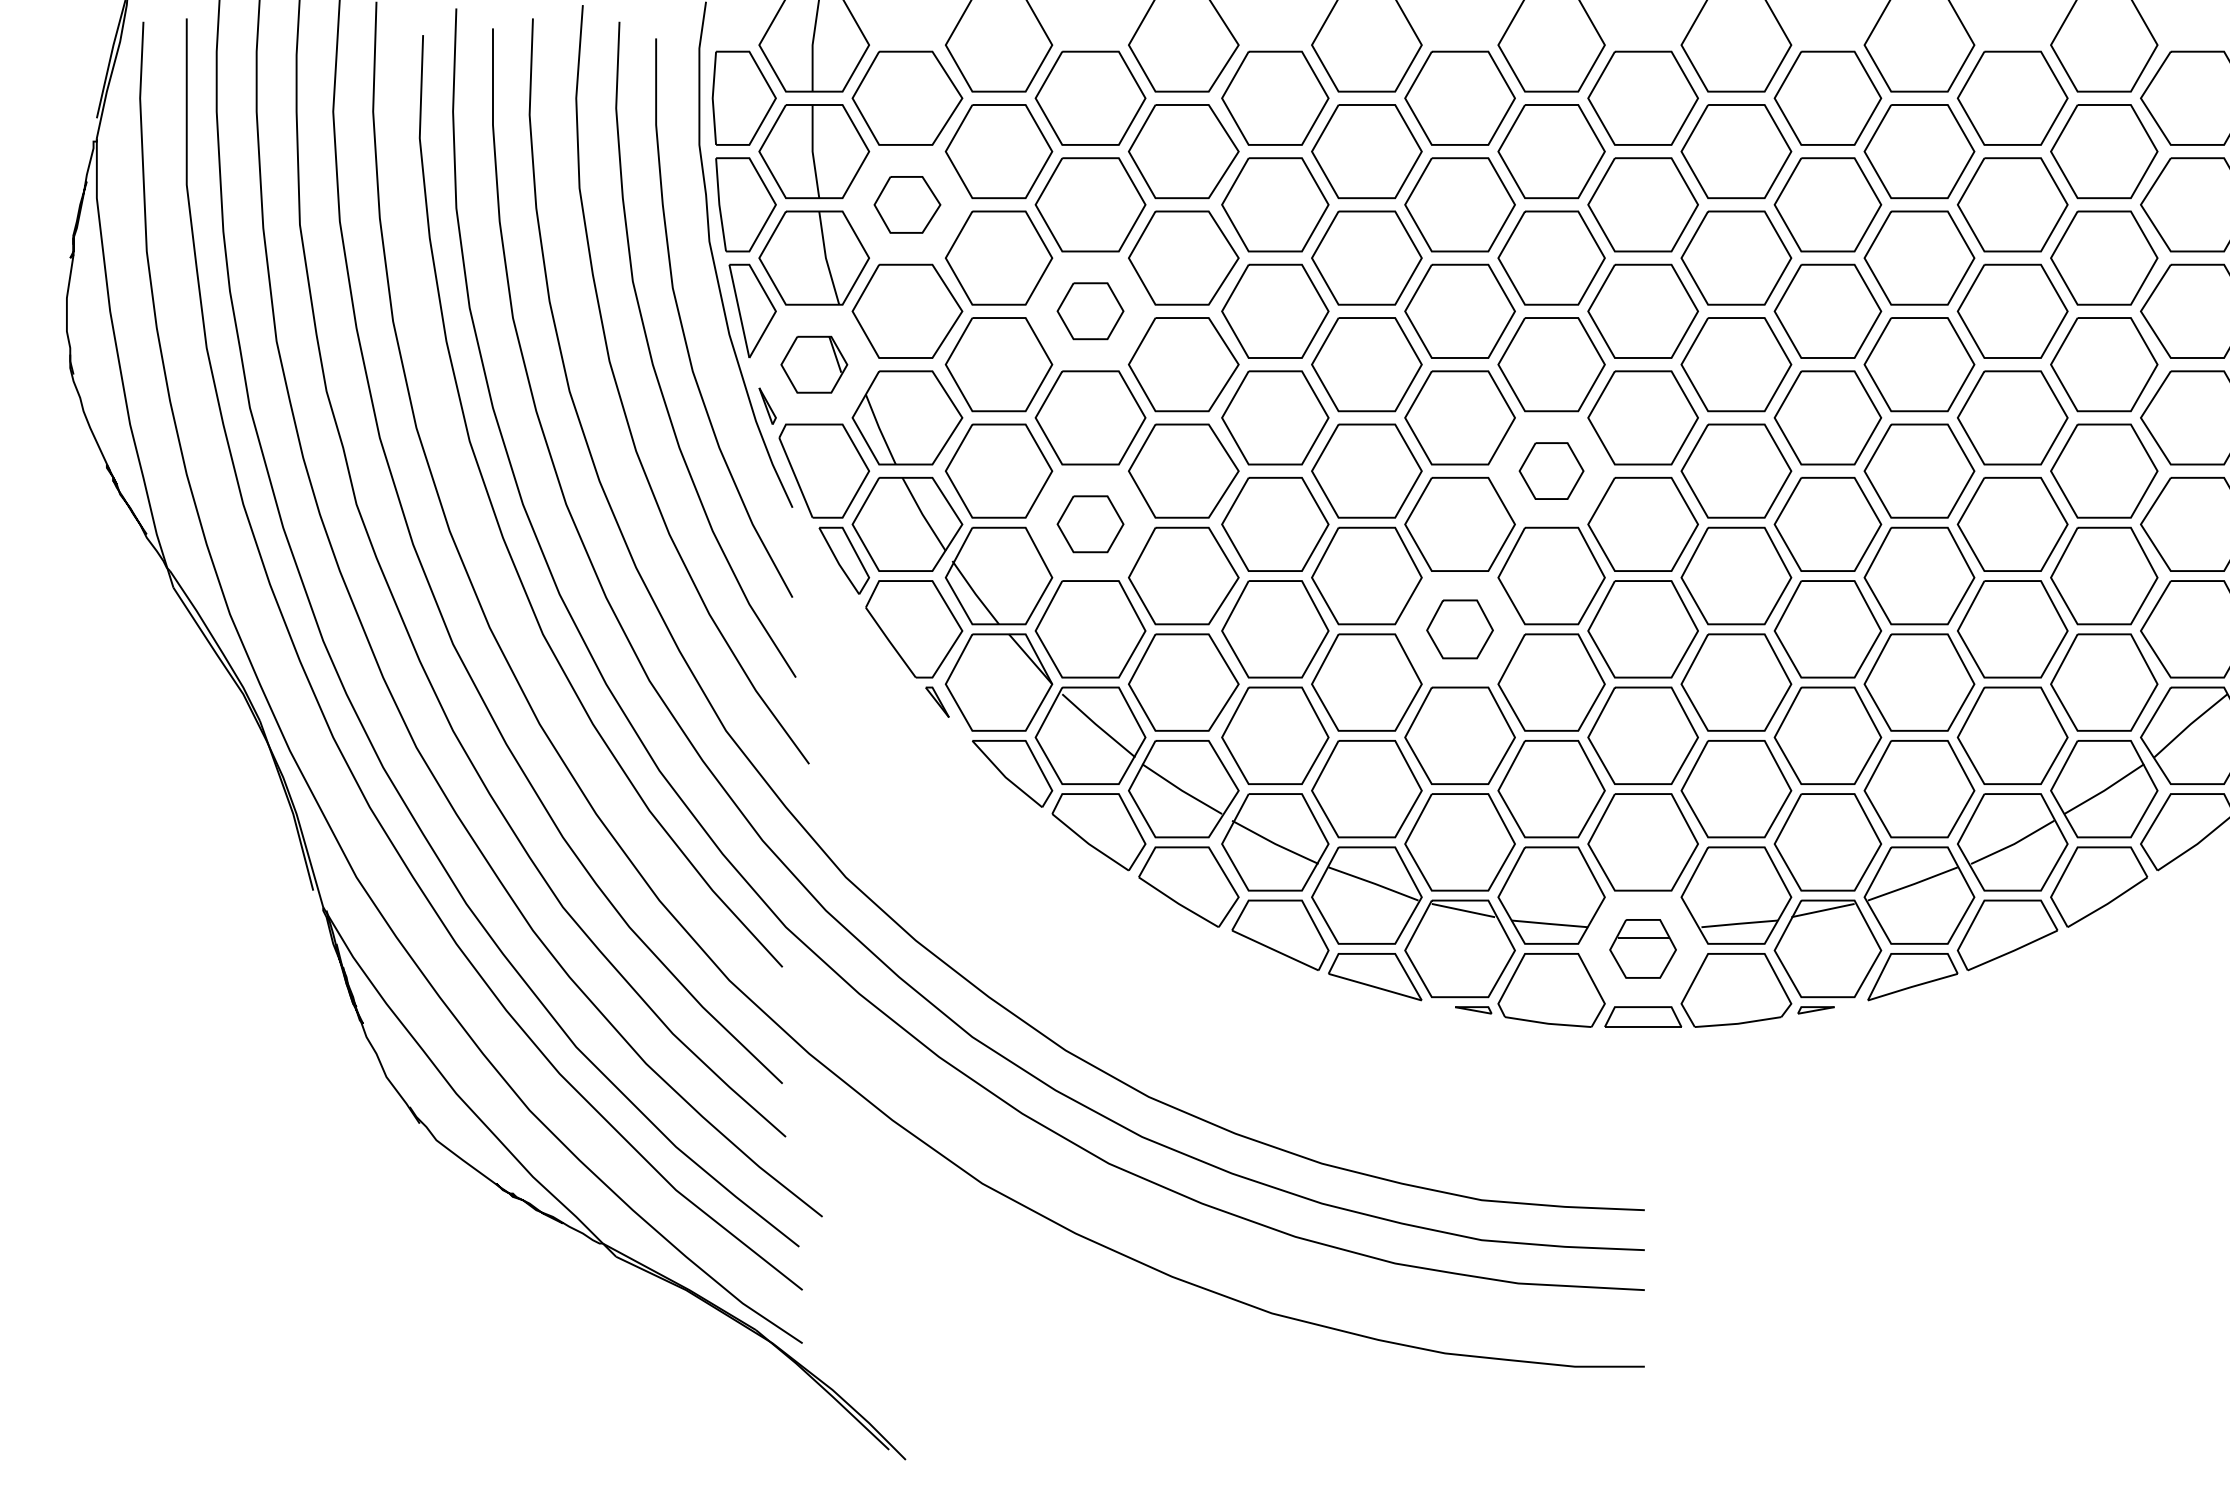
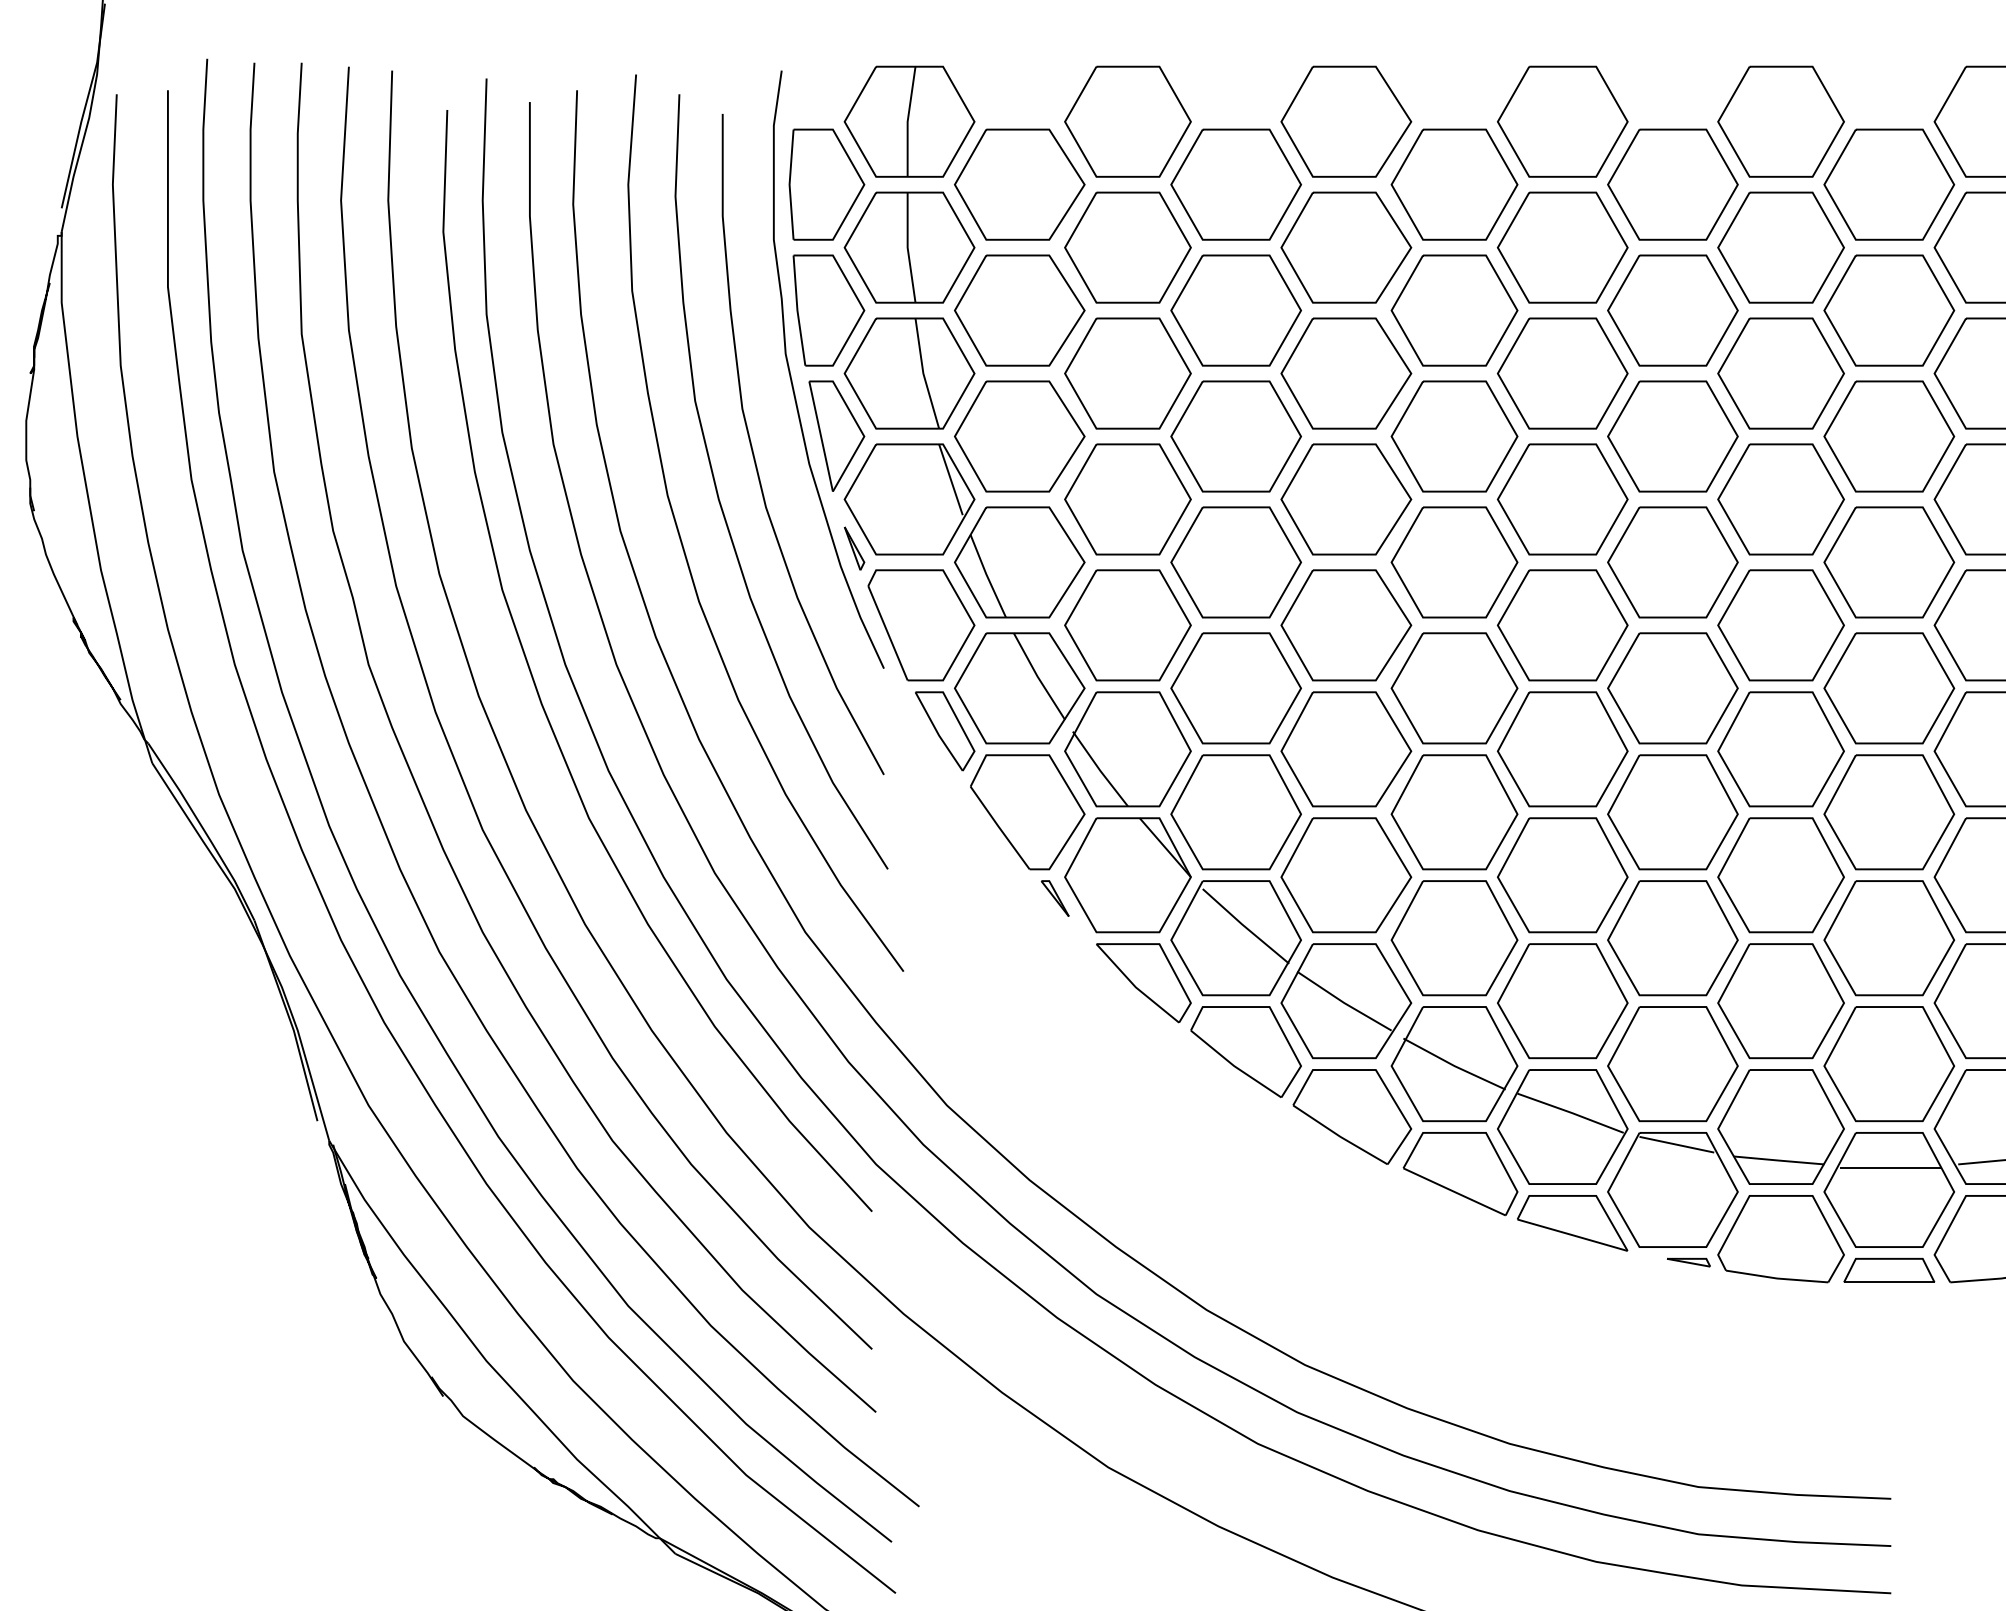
part: (907, 204) -> (1019, 310), size x1.67
part: (1090, 310) -> (1236, 435), size x1.67
part: (814, 364) -> (909, 499), size x1.67
part: (1551, 470) -> (1780, 624), size x1.67
part: (1090, 523) -> (1236, 687), size x1.67
part: (1459, 629) -> (1672, 812), size x1.67
part: (1642, 948) -> (1888, 1189), size x1.67

